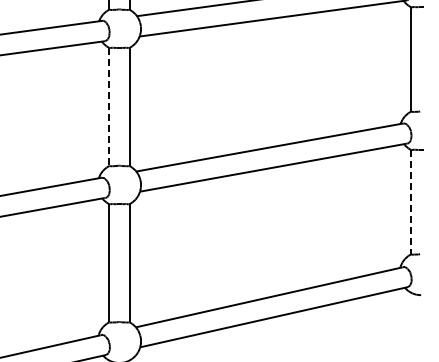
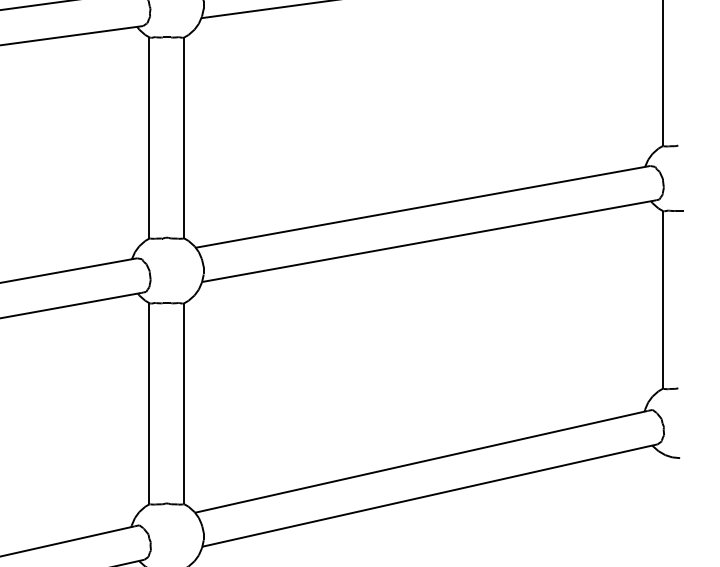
line: (109, 107) -> (150, 138), dashed -> solid
line: (410, 202) -> (662, 300), dashed -> solid

